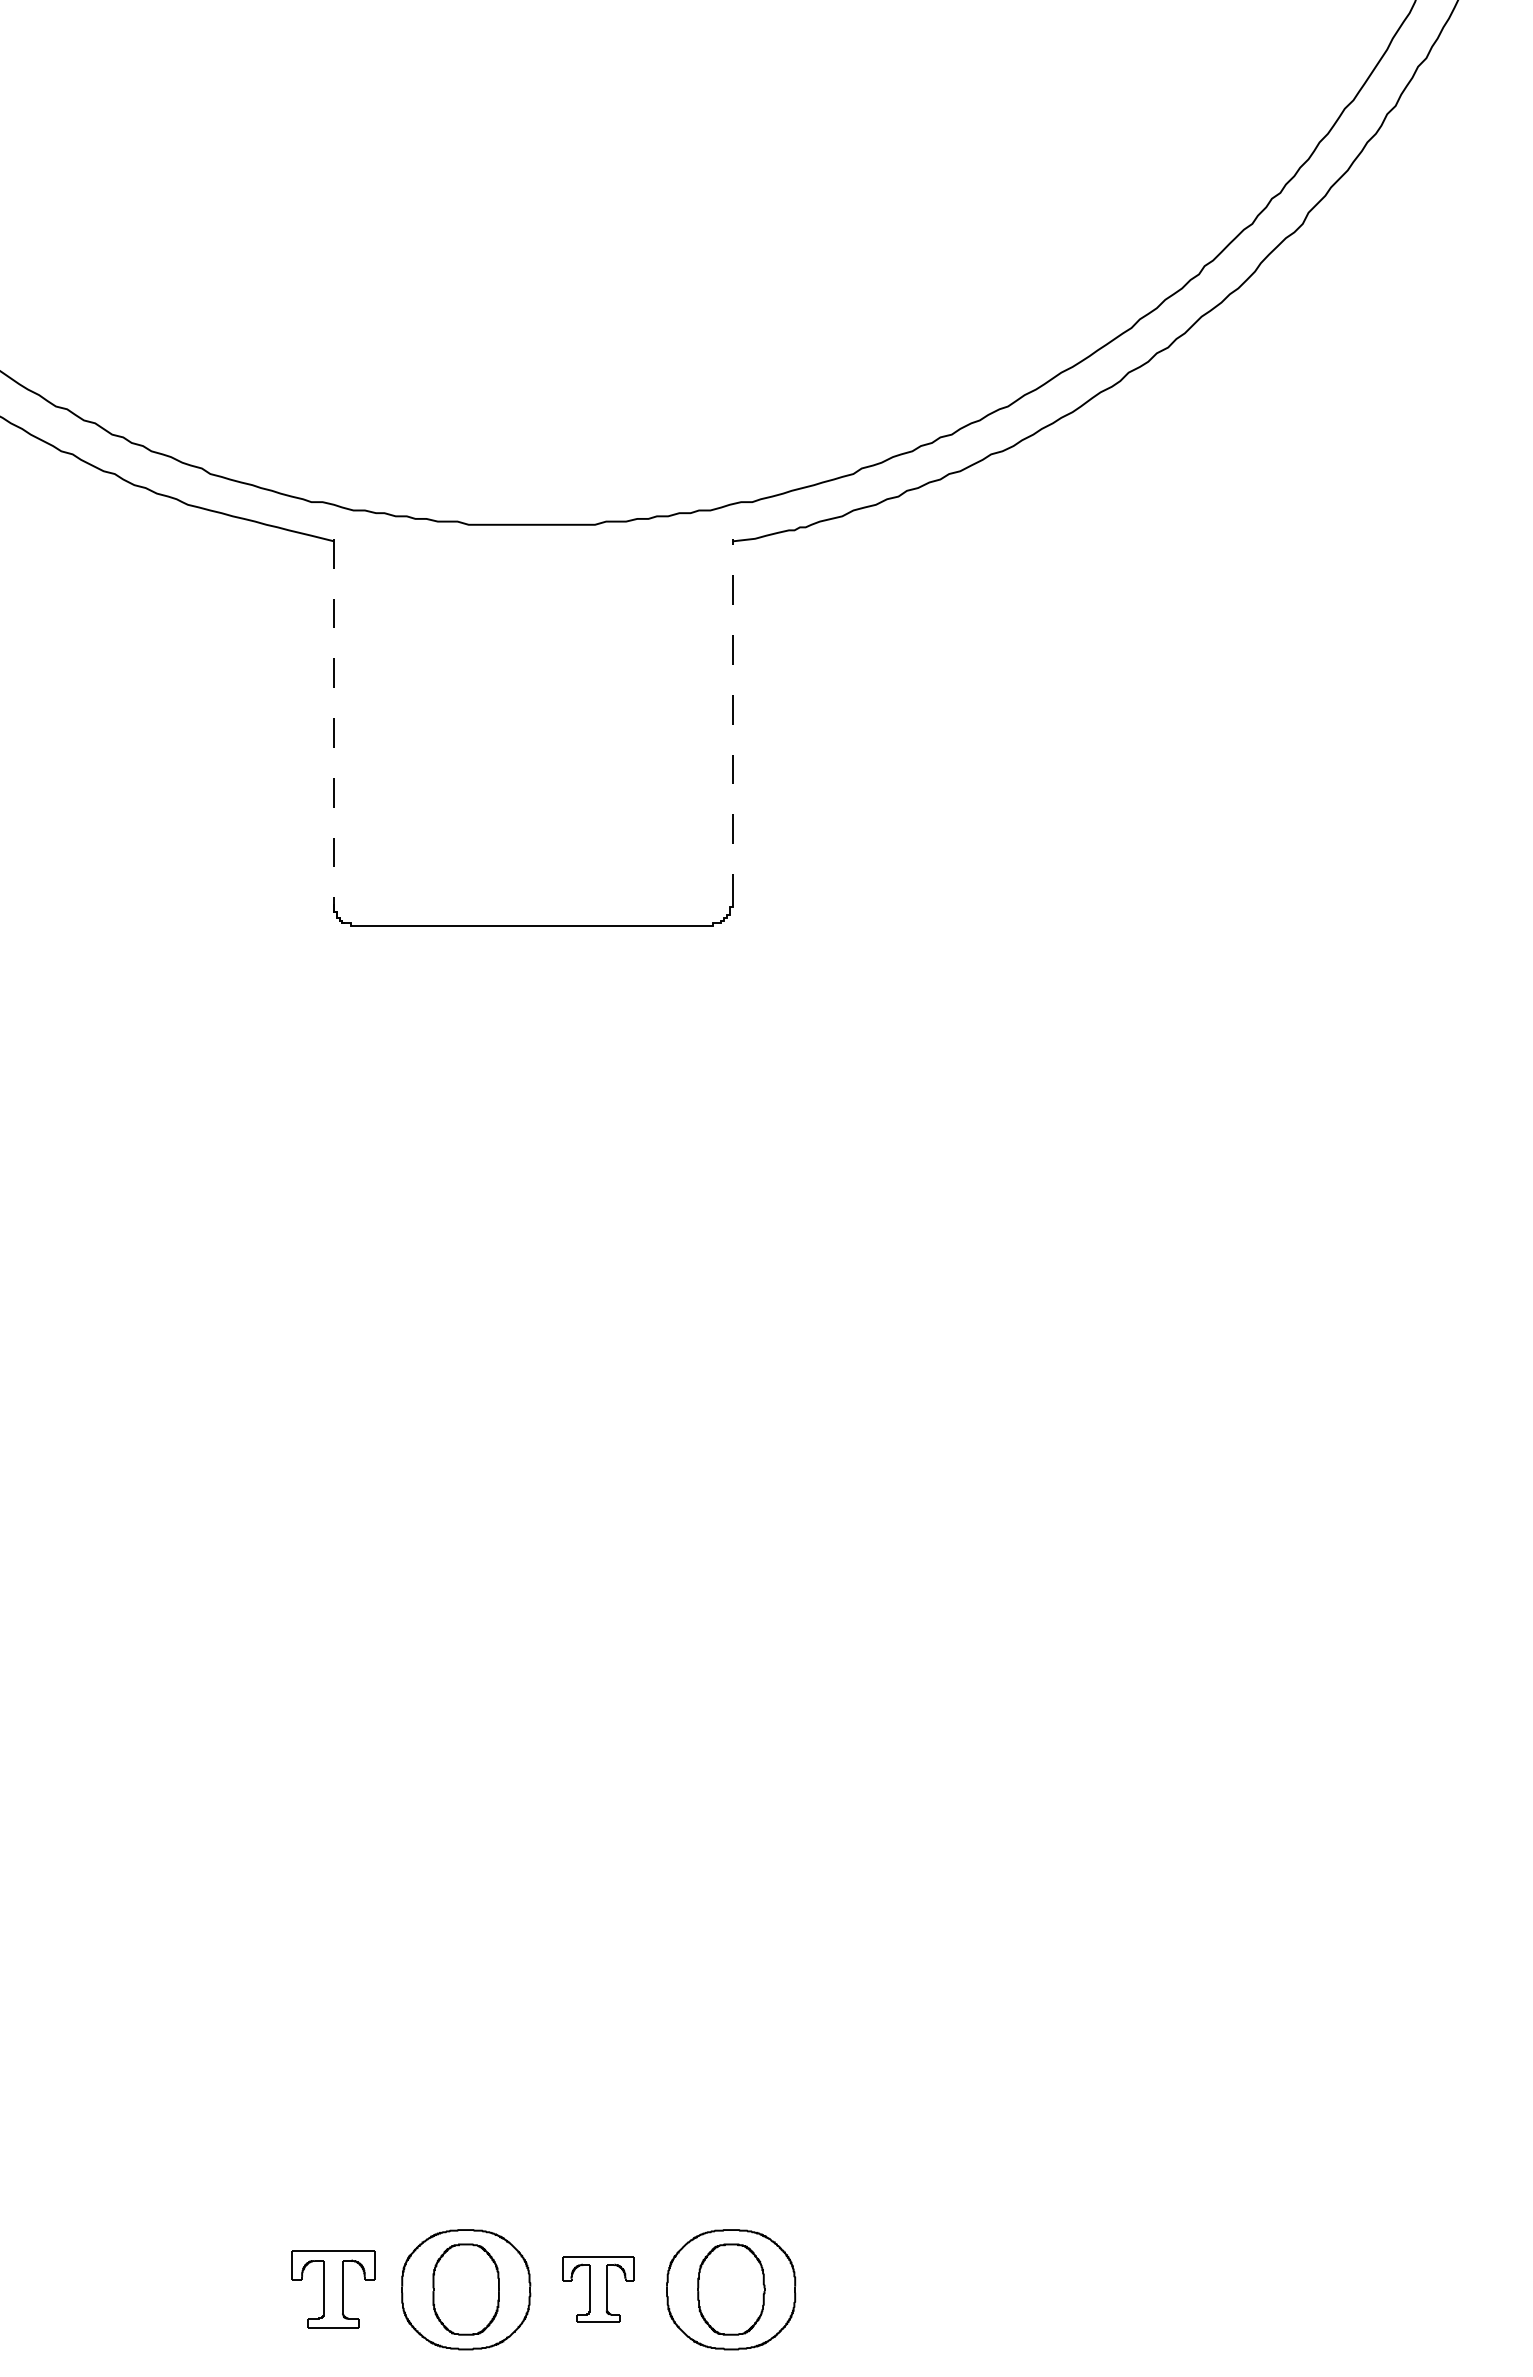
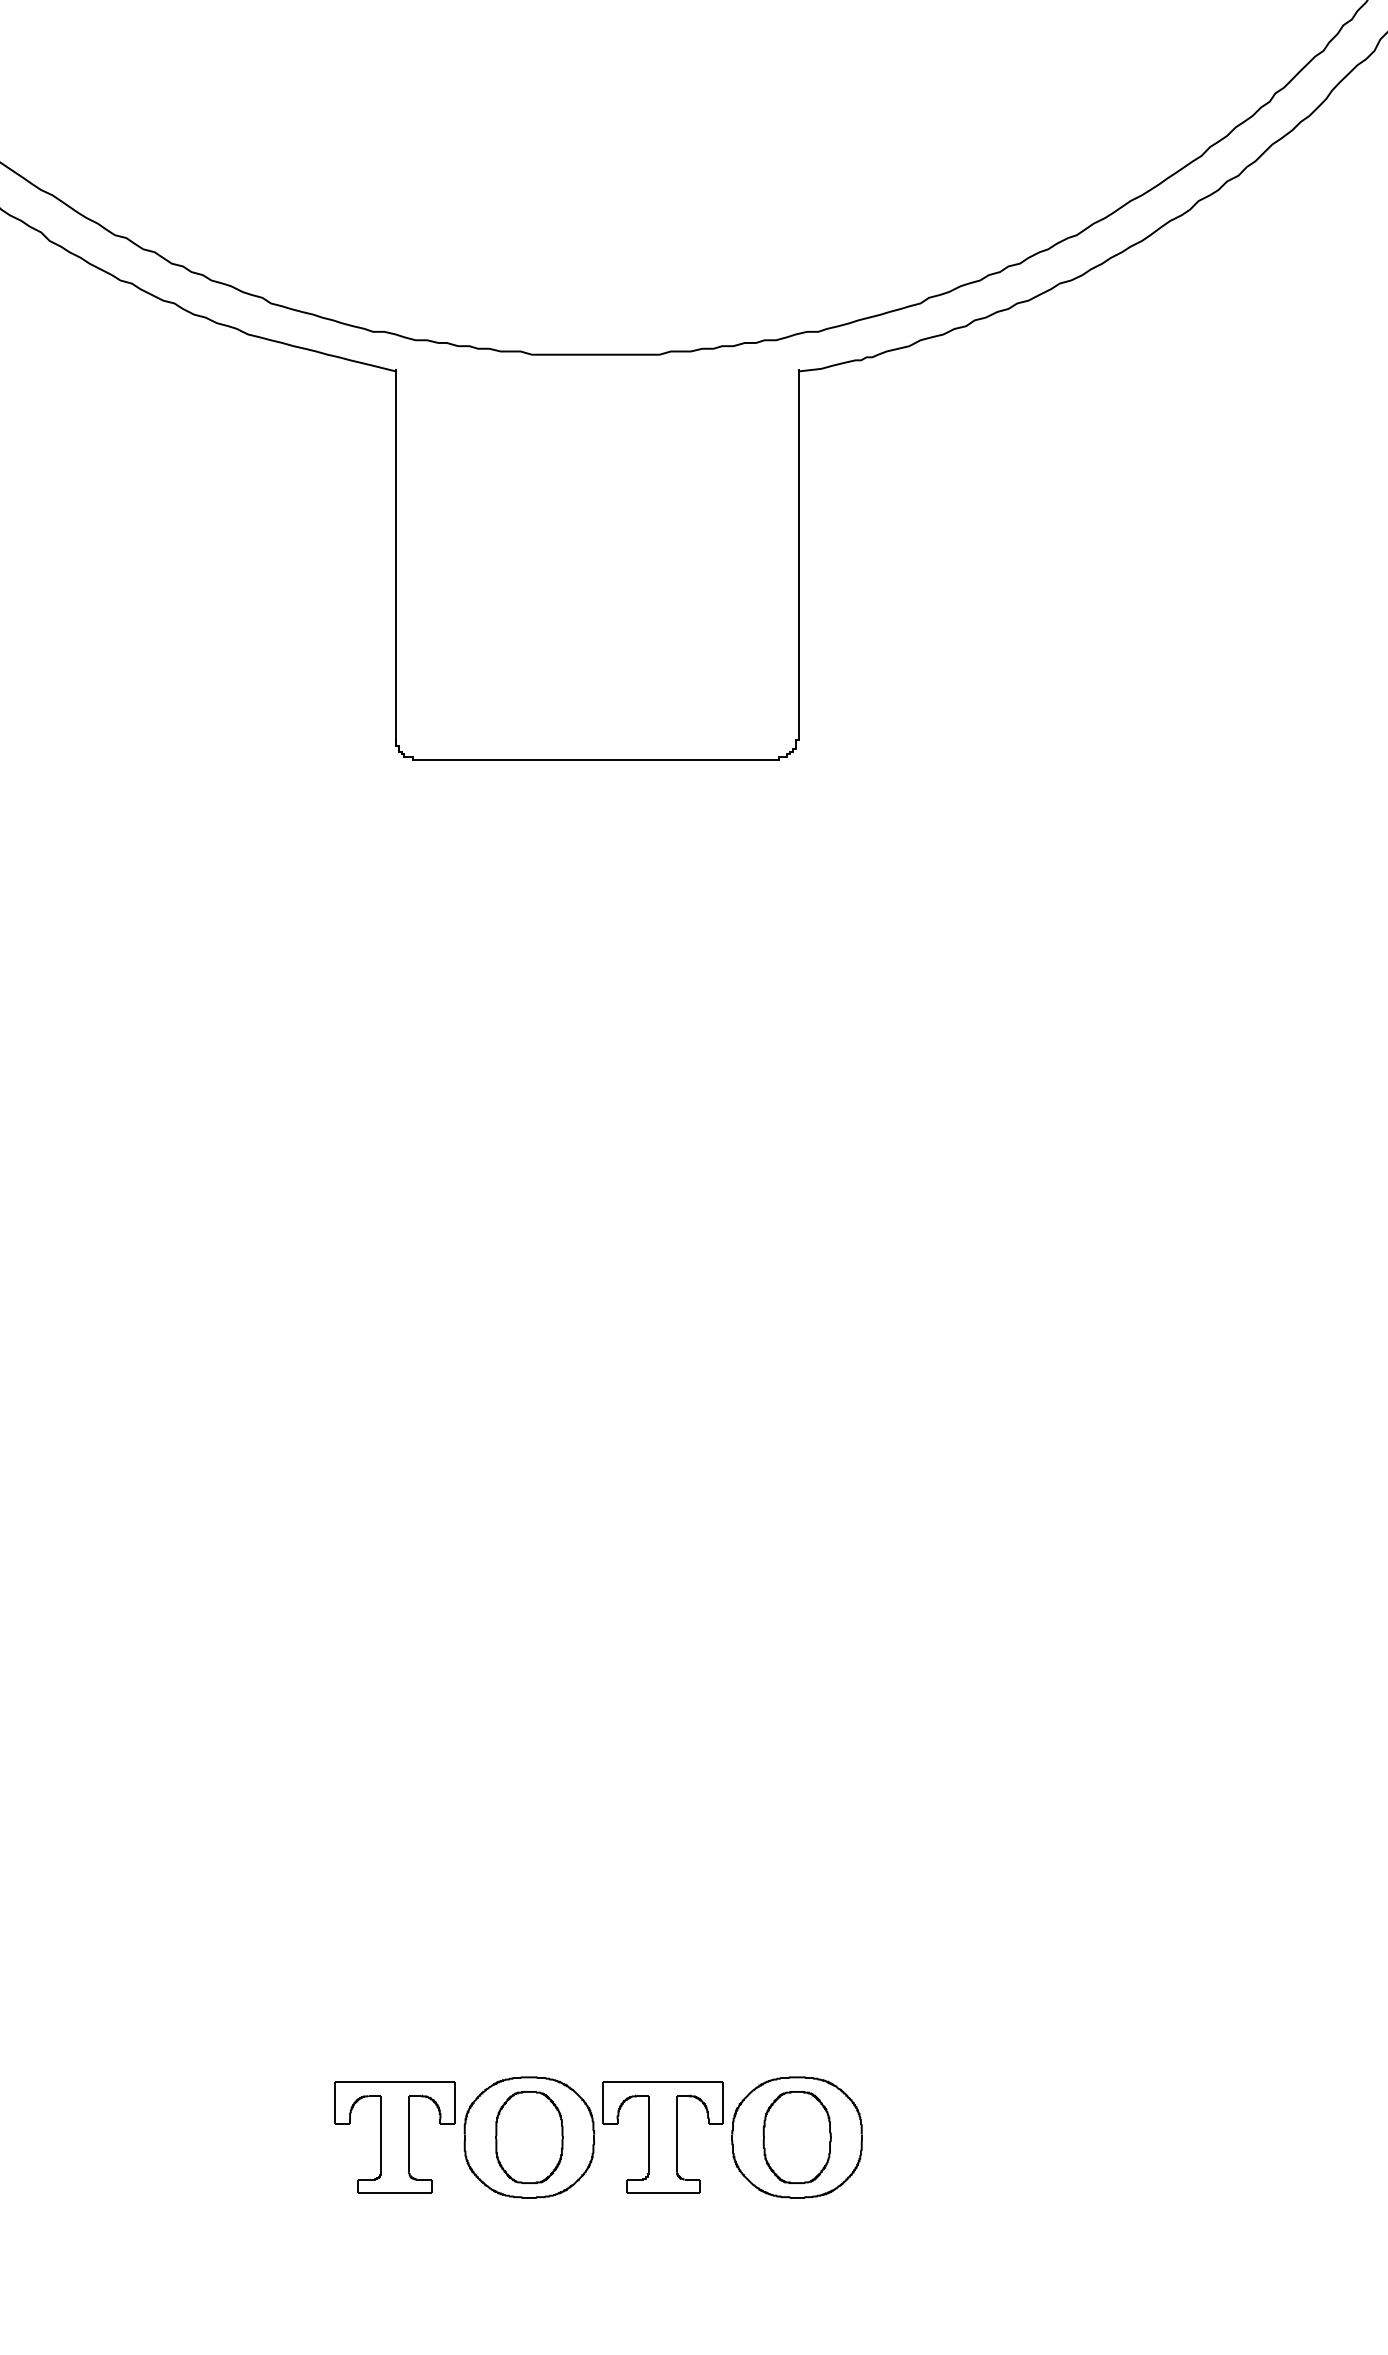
line: (334, 721) -> (396, 553), dashed -> solid
line: (732, 721) -> (798, 553), dashed -> solid
part: (333, 2289) -> (395, 2137), size x1.43
part: (598, 2289) -> (663, 2137), size x1.67

